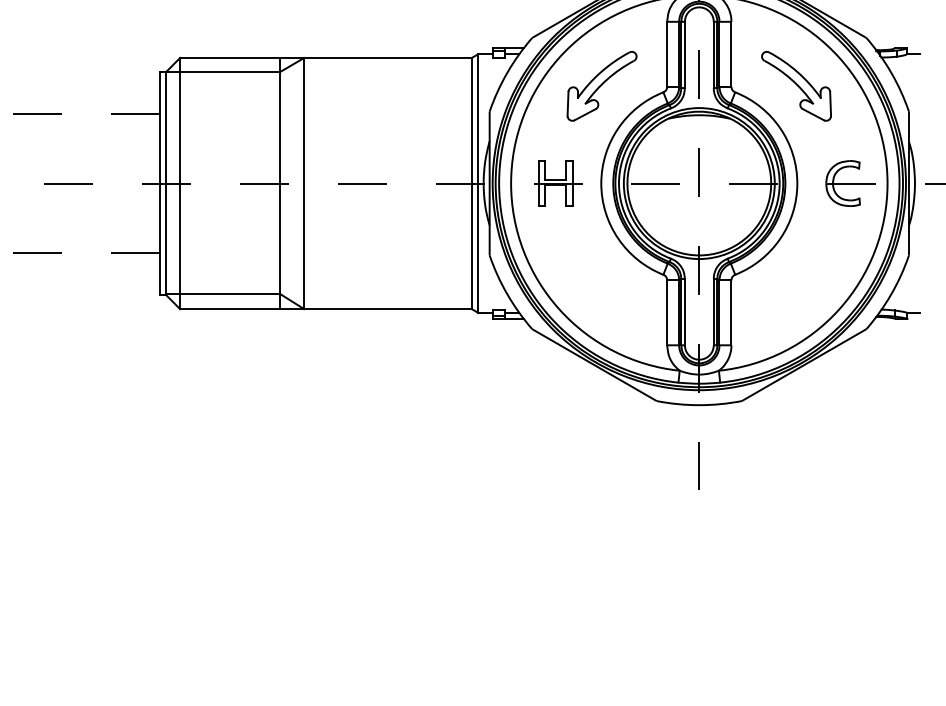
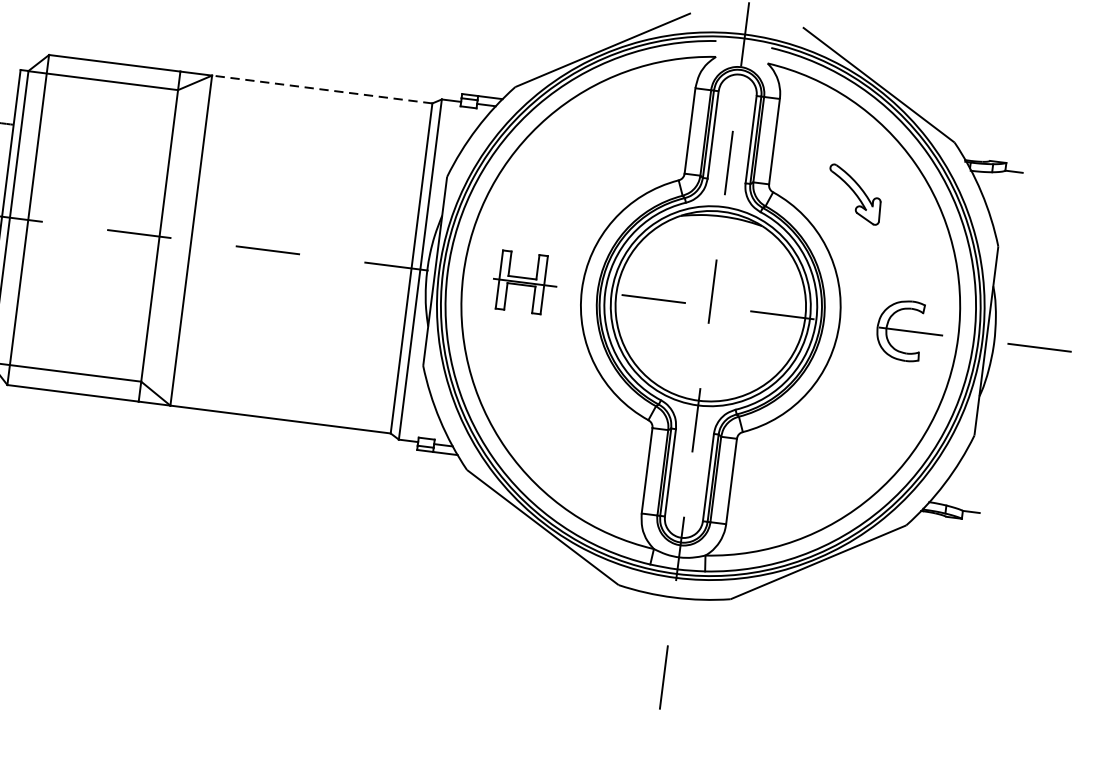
line: (387, 58) -> (321, 90), solid -> dashed
part: (601, 86) -> (598, 162), removed
part: (796, 86) -> (854, 194), size x0.6

